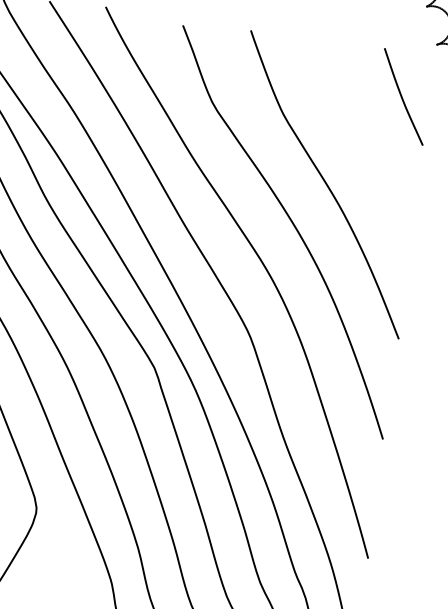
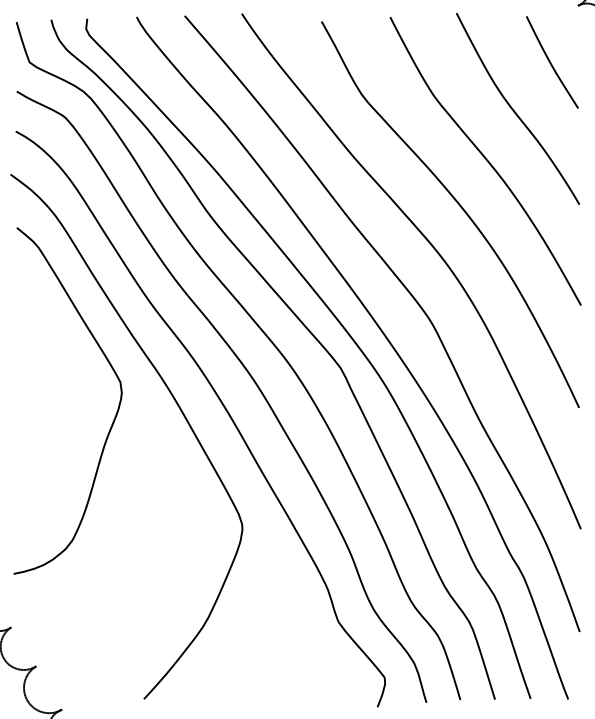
curve: (360, 138) -> (514, 110), added

